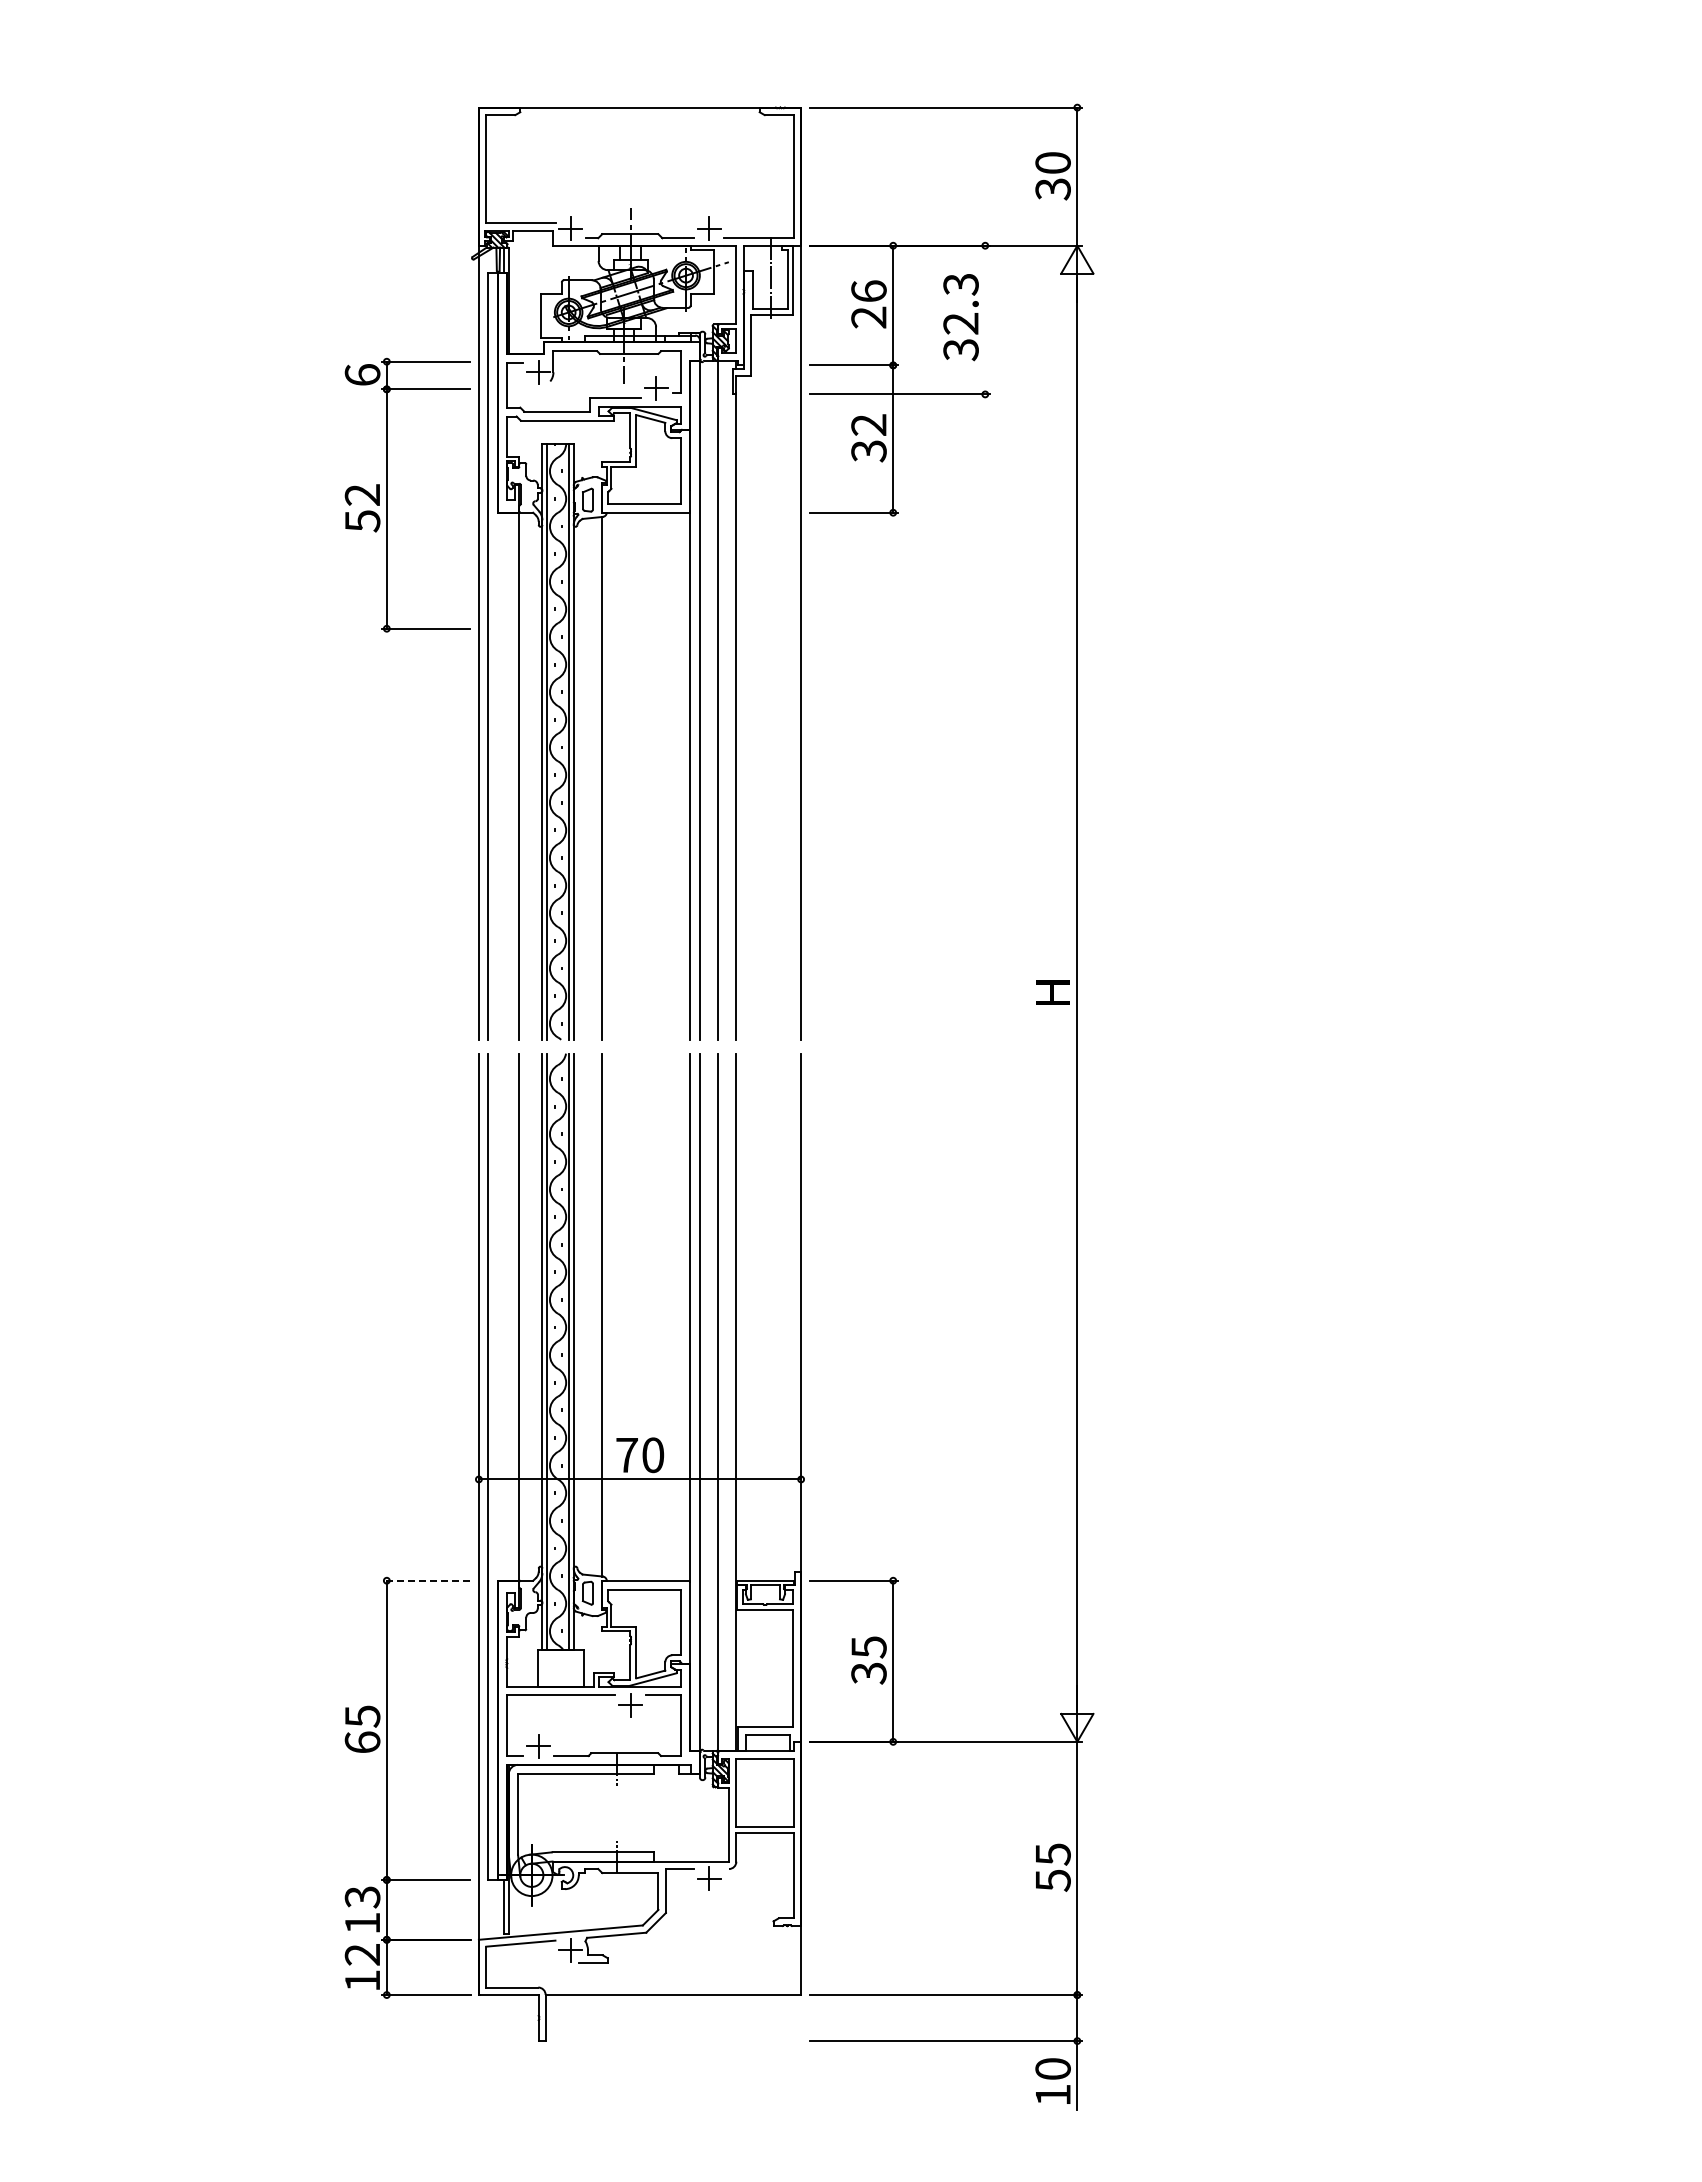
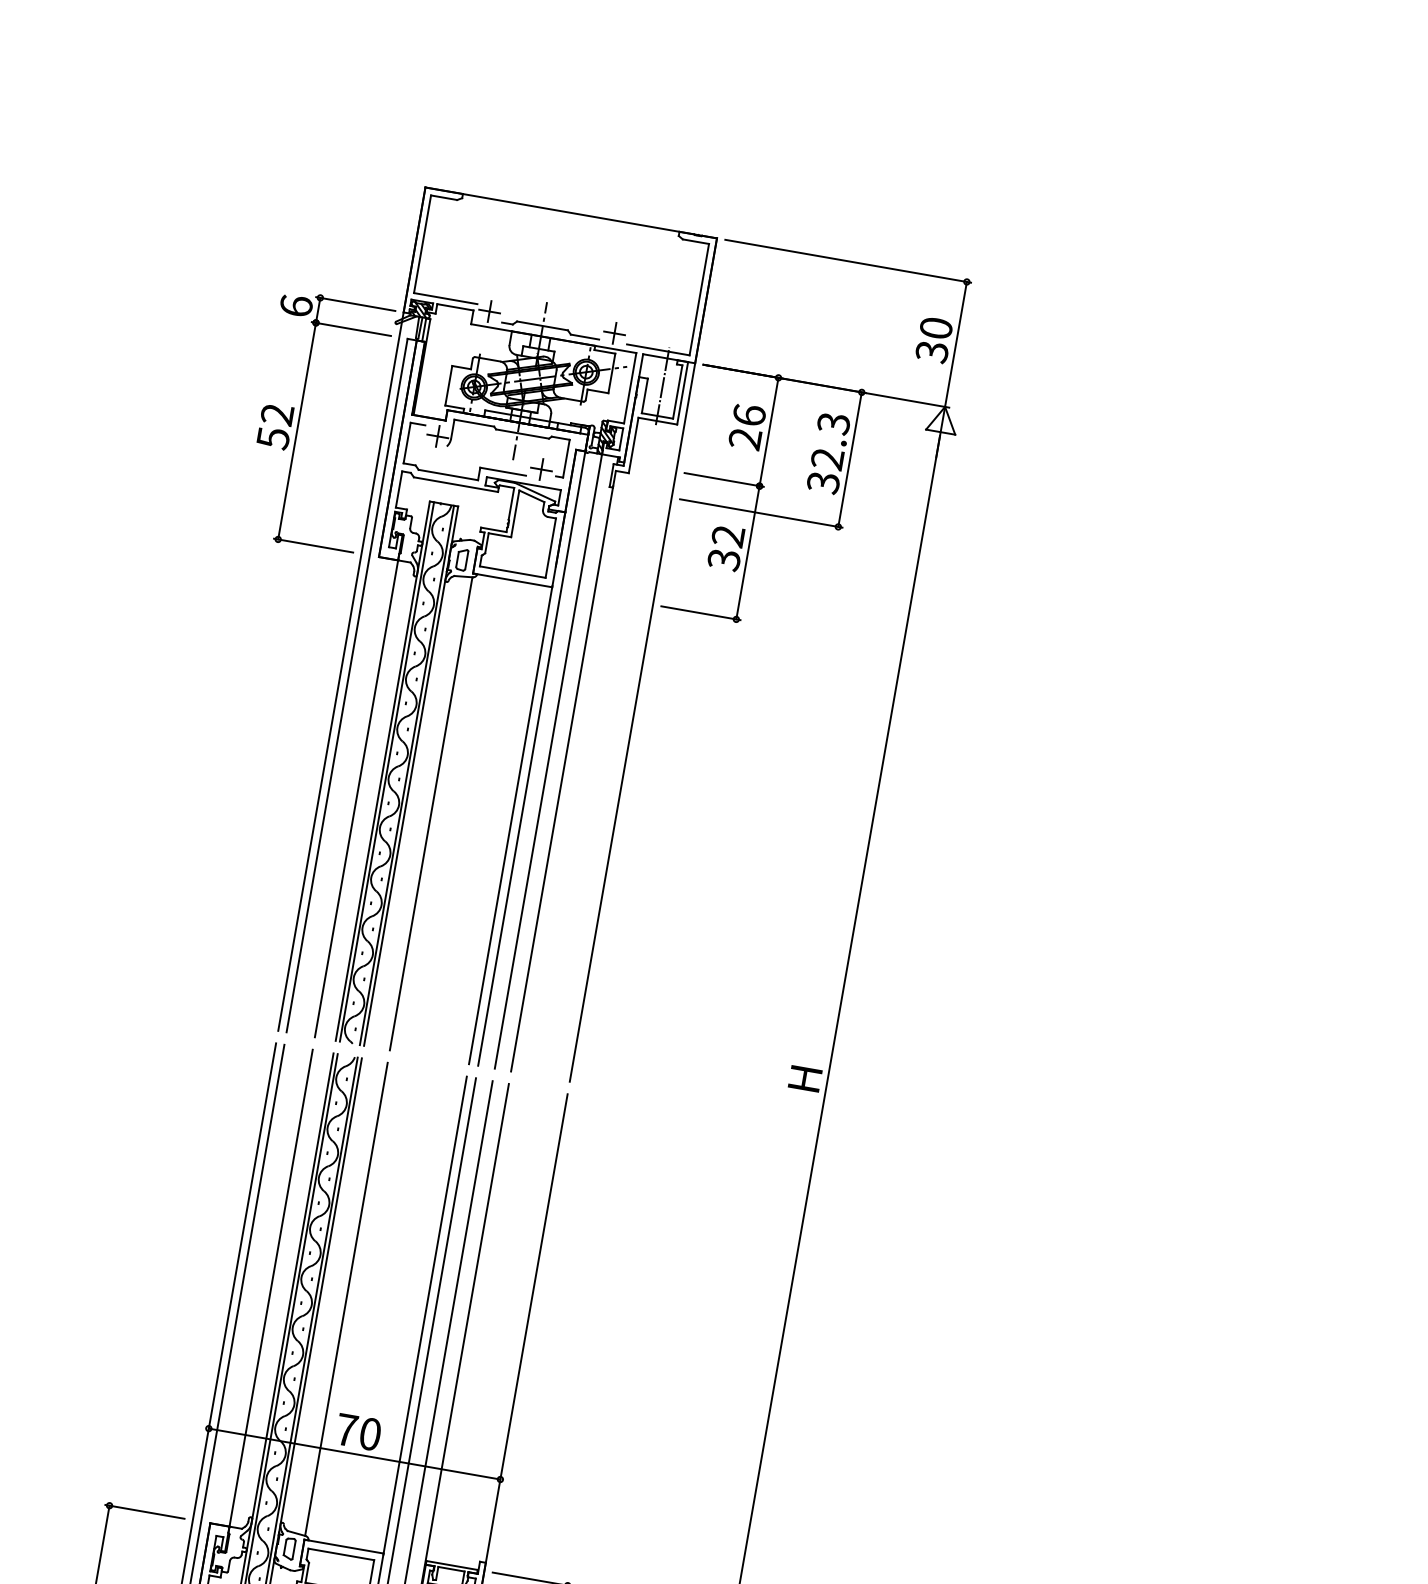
line: (985, 319) -> (850, 459), added
part: (387, 494) -> (300, 418), moved
line: (425, 1580) -> (144, 1511), dashed -> solid

